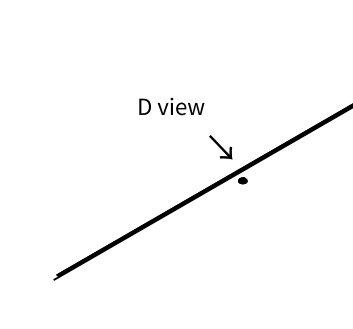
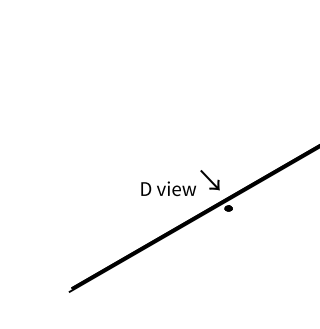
text: (171, 106) -> (168, 188), moved

